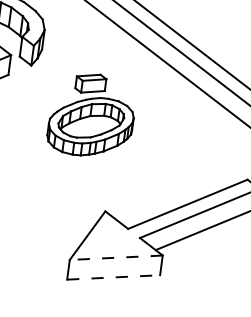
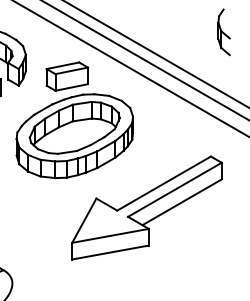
part: (91, 115) -> (74, 120), size x1.67
line: (116, 257) -> (110, 235), dashed -> solid
line: (113, 277) -> (110, 252), dashed -> solid

